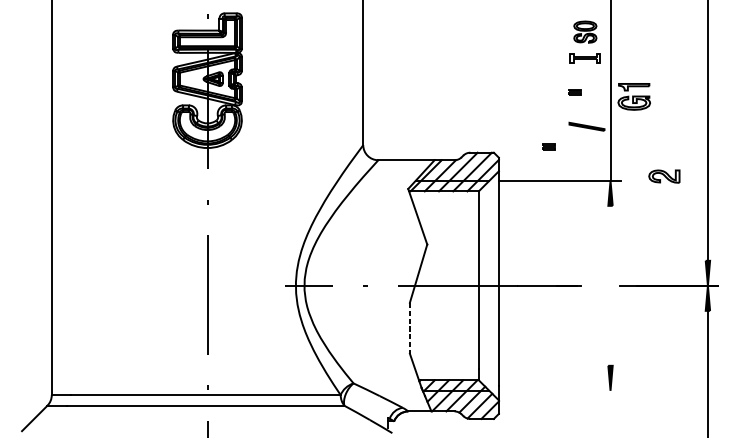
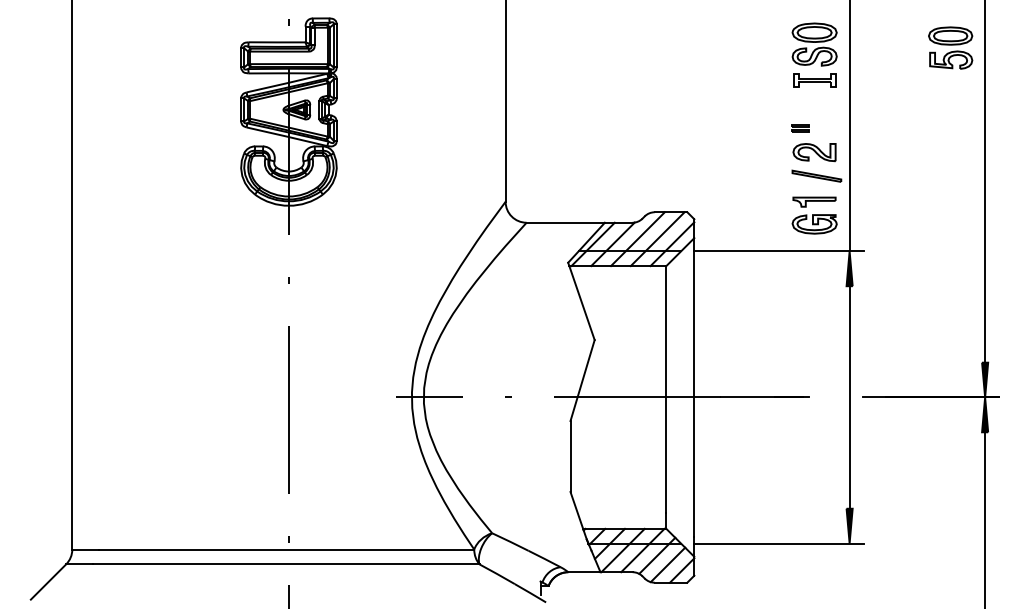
part: (585, 32) -> (814, 44), size x1.43
part: (683, 34) -> (950, 47), added
part: (634, 96) -> (814, 215), moved
part: (549, 147) -> (764, 204), removed
part: (664, 176) -> (814, 152), moved
line: (610, 285) -> (849, 397), added
line: (409, 328) -> (570, 457), dashed -> solid
line: (559, 390) -> (778, 543), added

